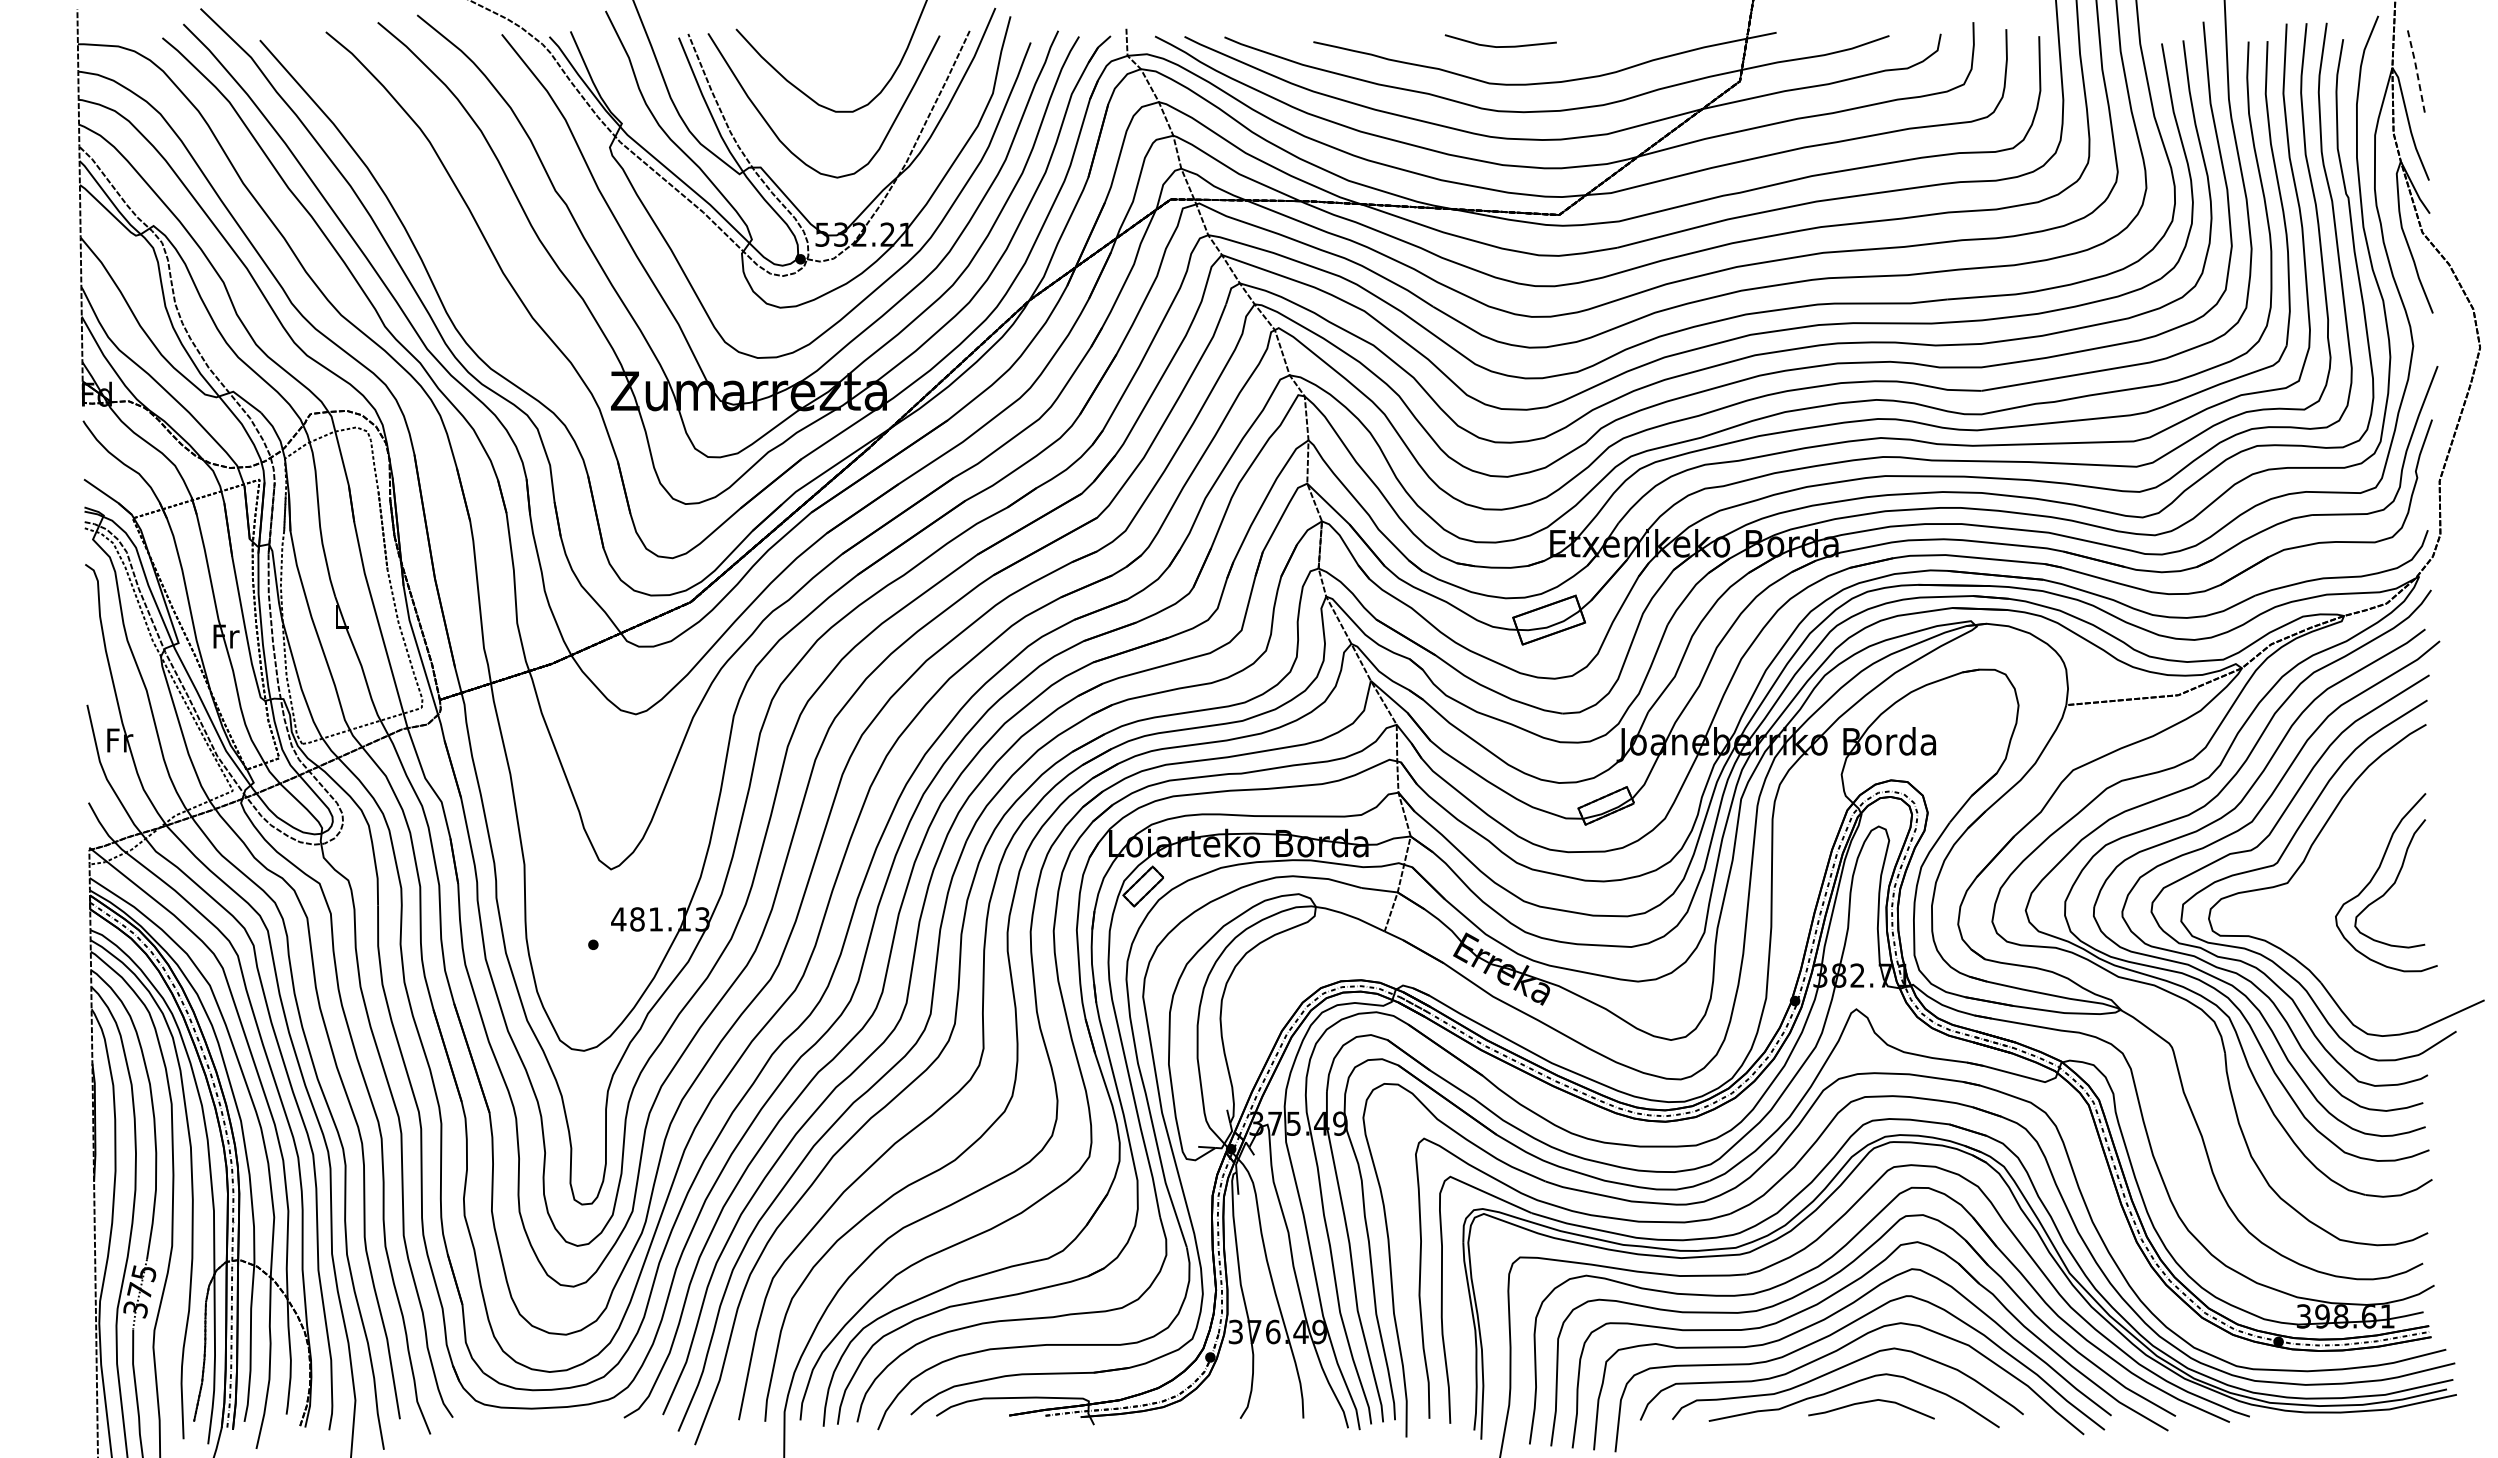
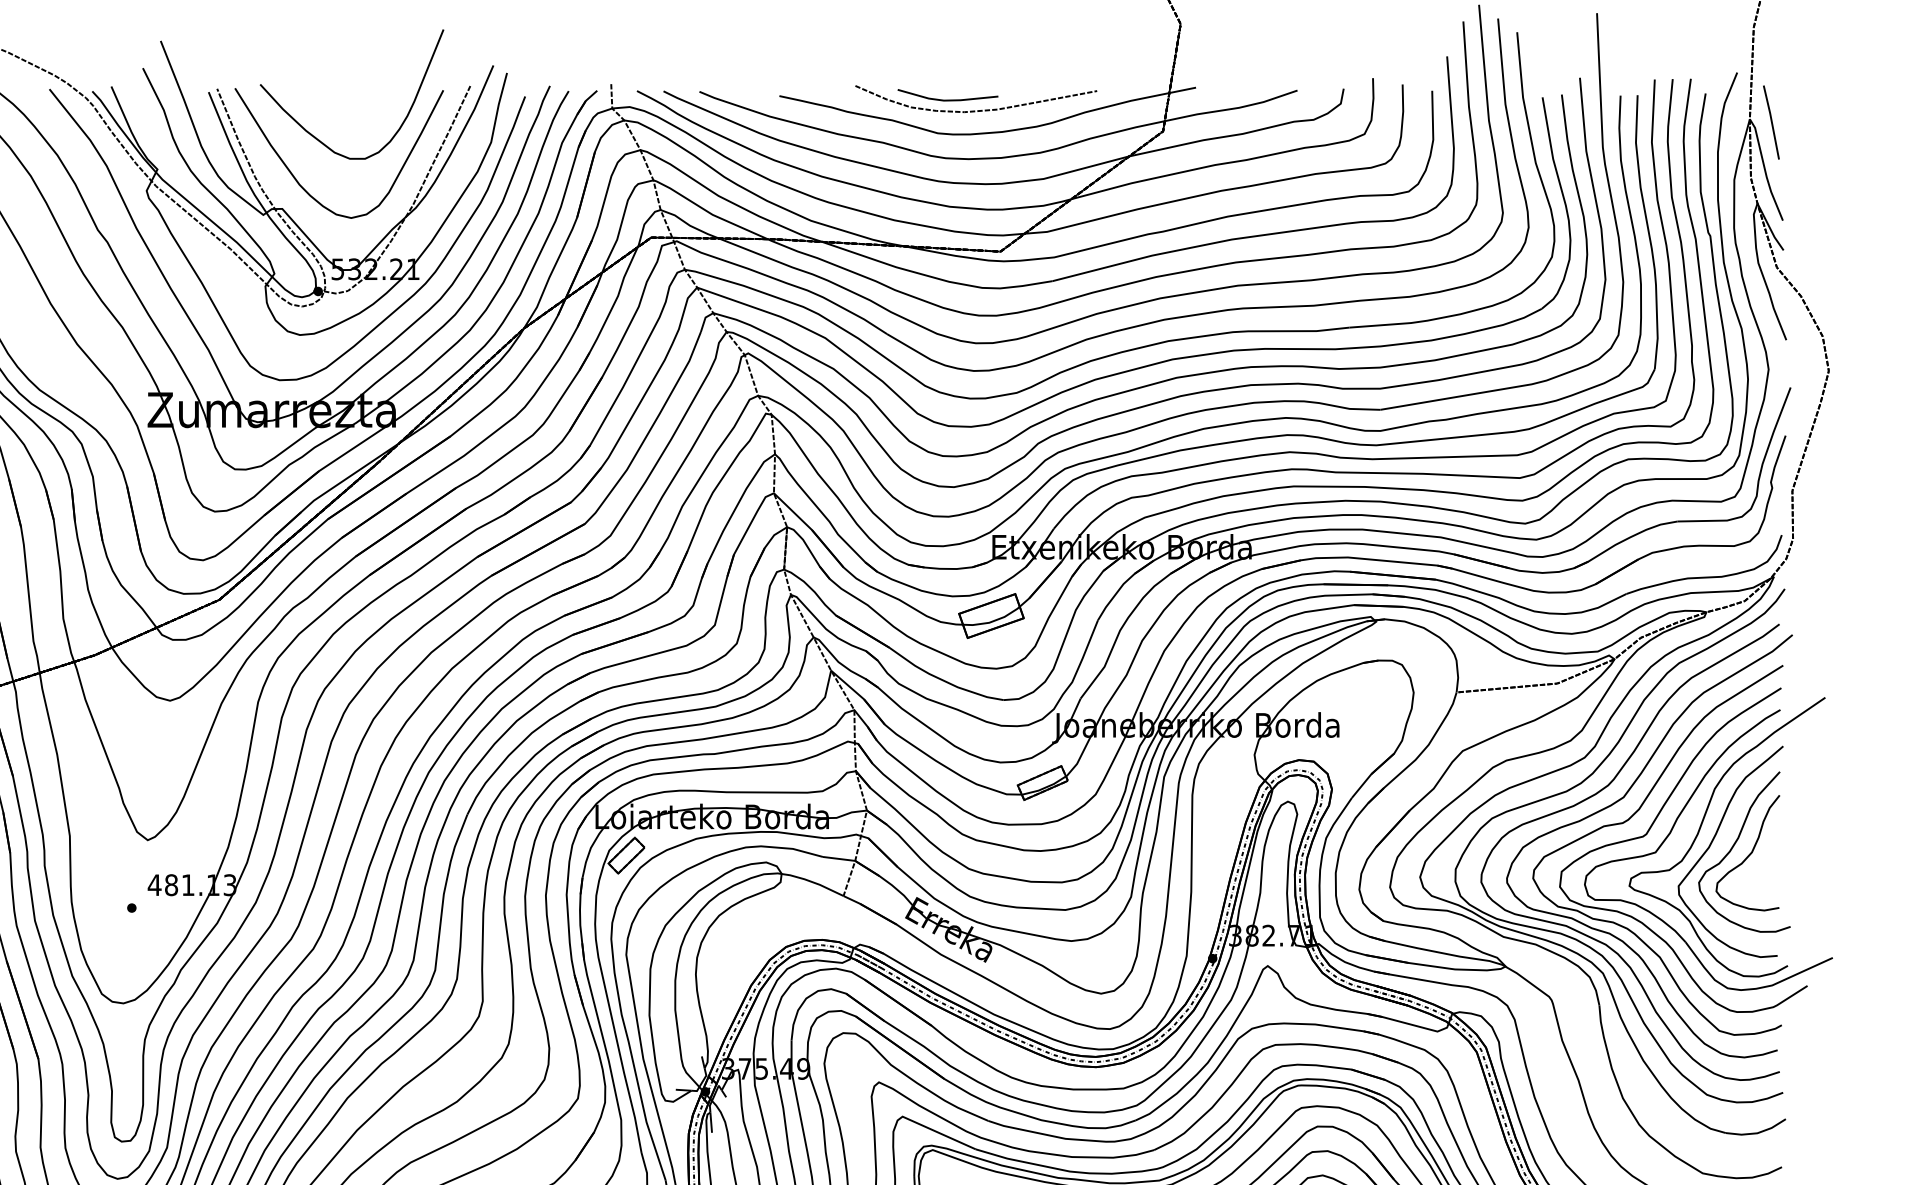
curve: (1534, 57) -> (978, 109), added
line: (2416, 70) -> (1771, 121), dashed -> solid
part: (2356, 861) -> (1717, 833), added

